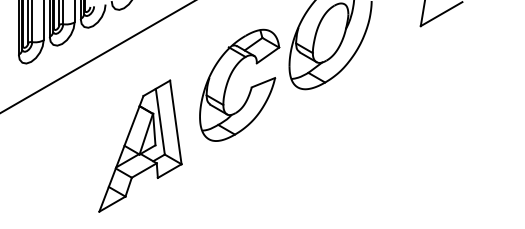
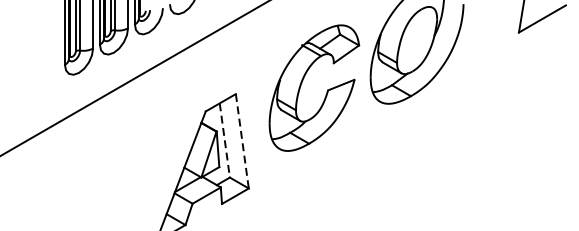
part: (229, 80) -> (302, 82), moved
line: (160, 122) -> (225, 141), solid -> dashed
line: (175, 122) -> (241, 141), solid -> dashed

